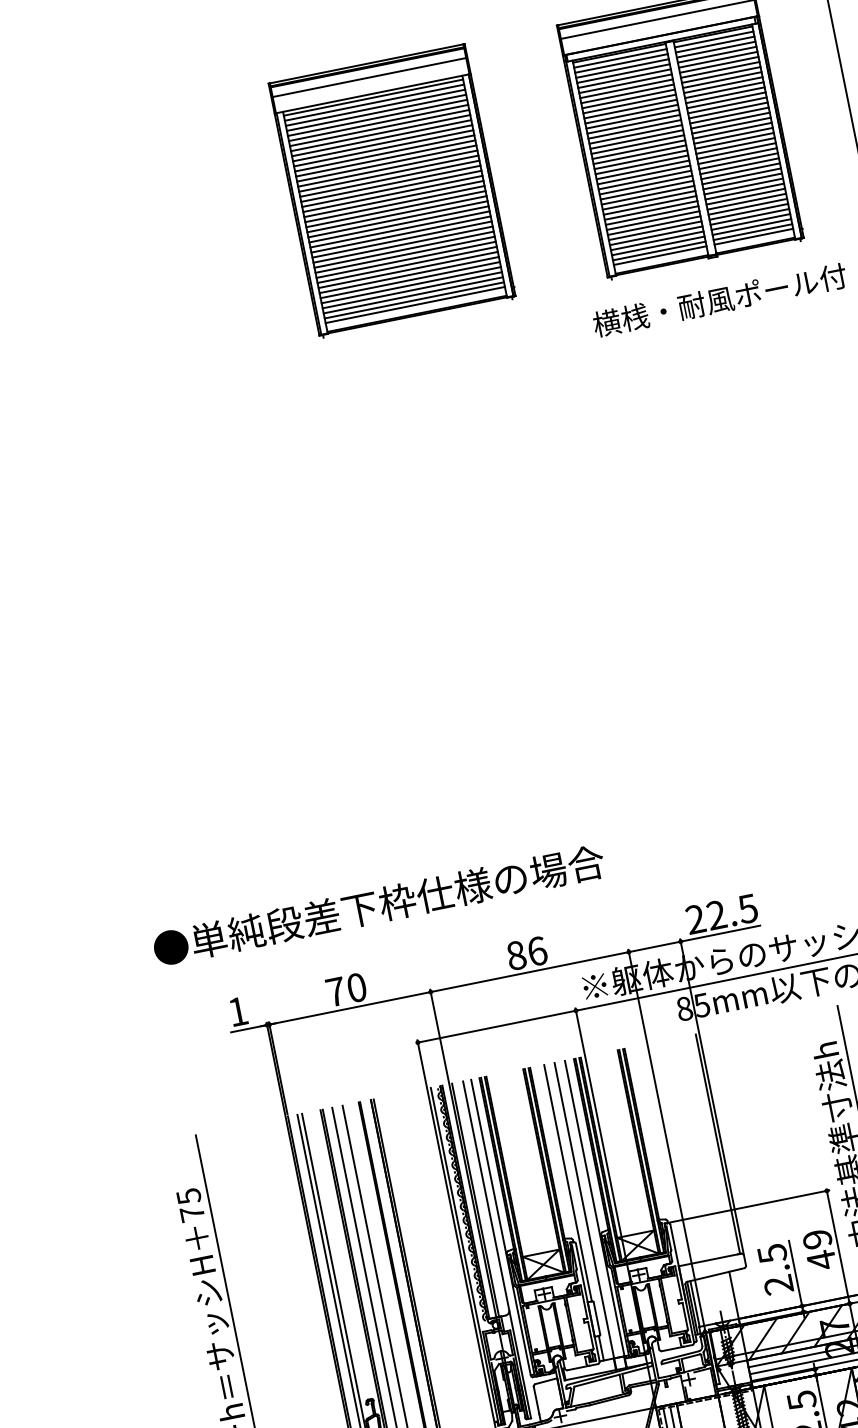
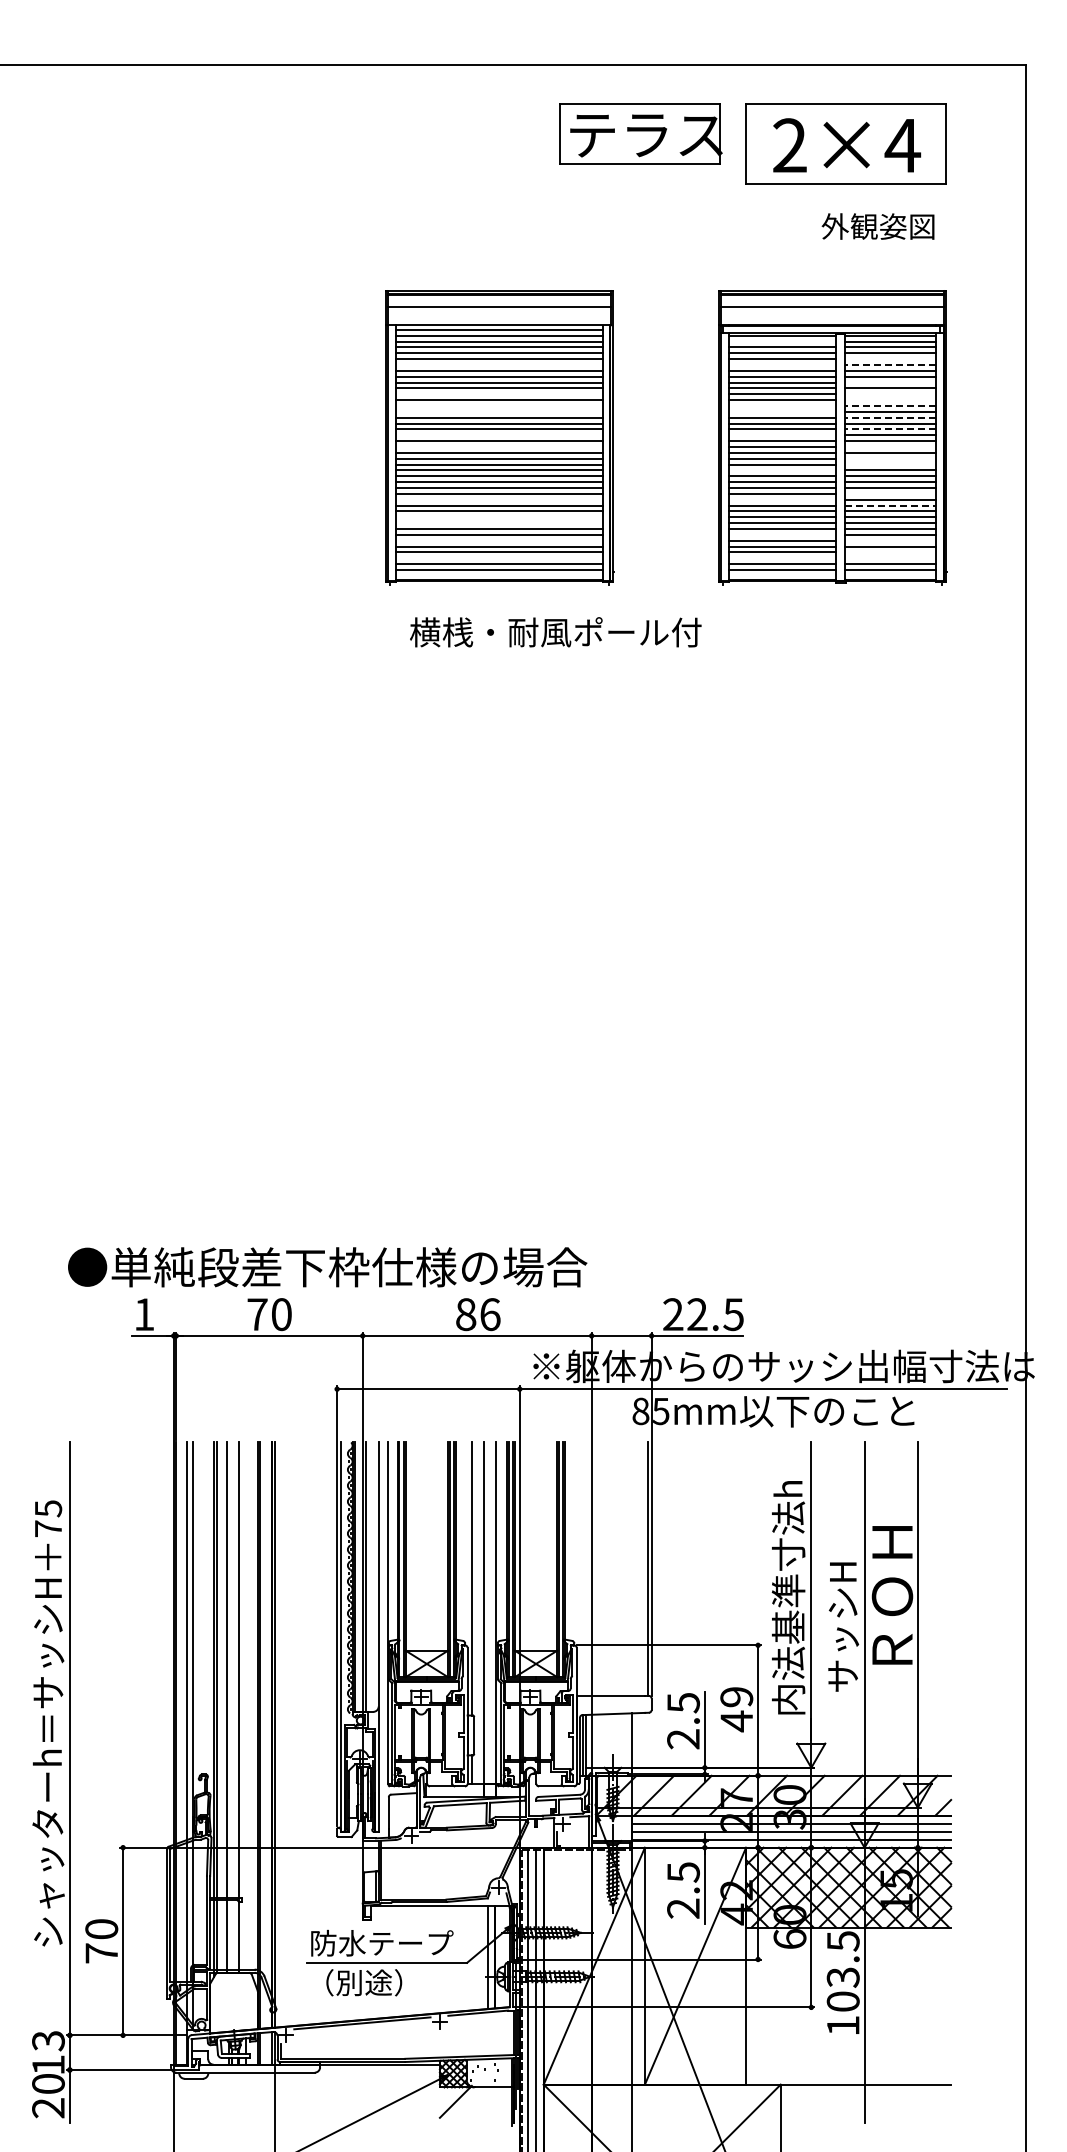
line: (717, 55) -> (890, 359), removed
line: (619, 58) -> (781, 341), removed
line: (718, 60) -> (890, 365), solid -> dashed
line: (721, 74) -> (890, 382), removed
line: (623, 79) -> (781, 365), removed
line: (723, 85) -> (890, 394), removed
line: (724, 90) -> (890, 400), removed
line: (725, 95) -> (890, 406), solid -> dashed
line: (727, 105) -> (890, 417), solid -> dashed
line: (630, 114) -> (781, 406), removed
line: (729, 115) -> (890, 429), solid -> dashed
line: (631, 119) -> (781, 411), removed
line: (379, 128) -> (499, 365), removed
line: (732, 131) -> (890, 447), removed
line: (636, 139) -> (781, 435), removed
line: (734, 140) -> (890, 458), removed
line: (735, 145) -> (890, 464), removed
line: (384, 153) -> (499, 394), removed
line: (386, 163) -> (499, 406), removed
line: (387, 168) -> (499, 411), removed
line: (642, 170) -> (781, 470), removed
line: (740, 170) -> (890, 493), removed
line: (743, 181) -> (891, 505), solid -> dashed
line: (391, 189) -> (499, 435), removed
line: (647, 195) -> (781, 499), removed
line: (394, 199) -> (499, 447), removed
line: (748, 211) -> (890, 540), removed
line: (750, 222) -> (890, 552), removed
line: (653, 225) -> (781, 534), removed
line: (751, 227) -> (890, 558), removed
line: (403, 244) -> (499, 499), removed
line: (657, 246) -> (781, 558), removed
line: (406, 259) -> (499, 517), removed
line: (407, 265) -> (499, 523), removed
line: (410, 279) -> (499, 540), removed
line: (413, 295) -> (499, 558), removed
text: (719, 300) -> (555, 632), moved
text: (378, 905) -> (327, 1267), moved

